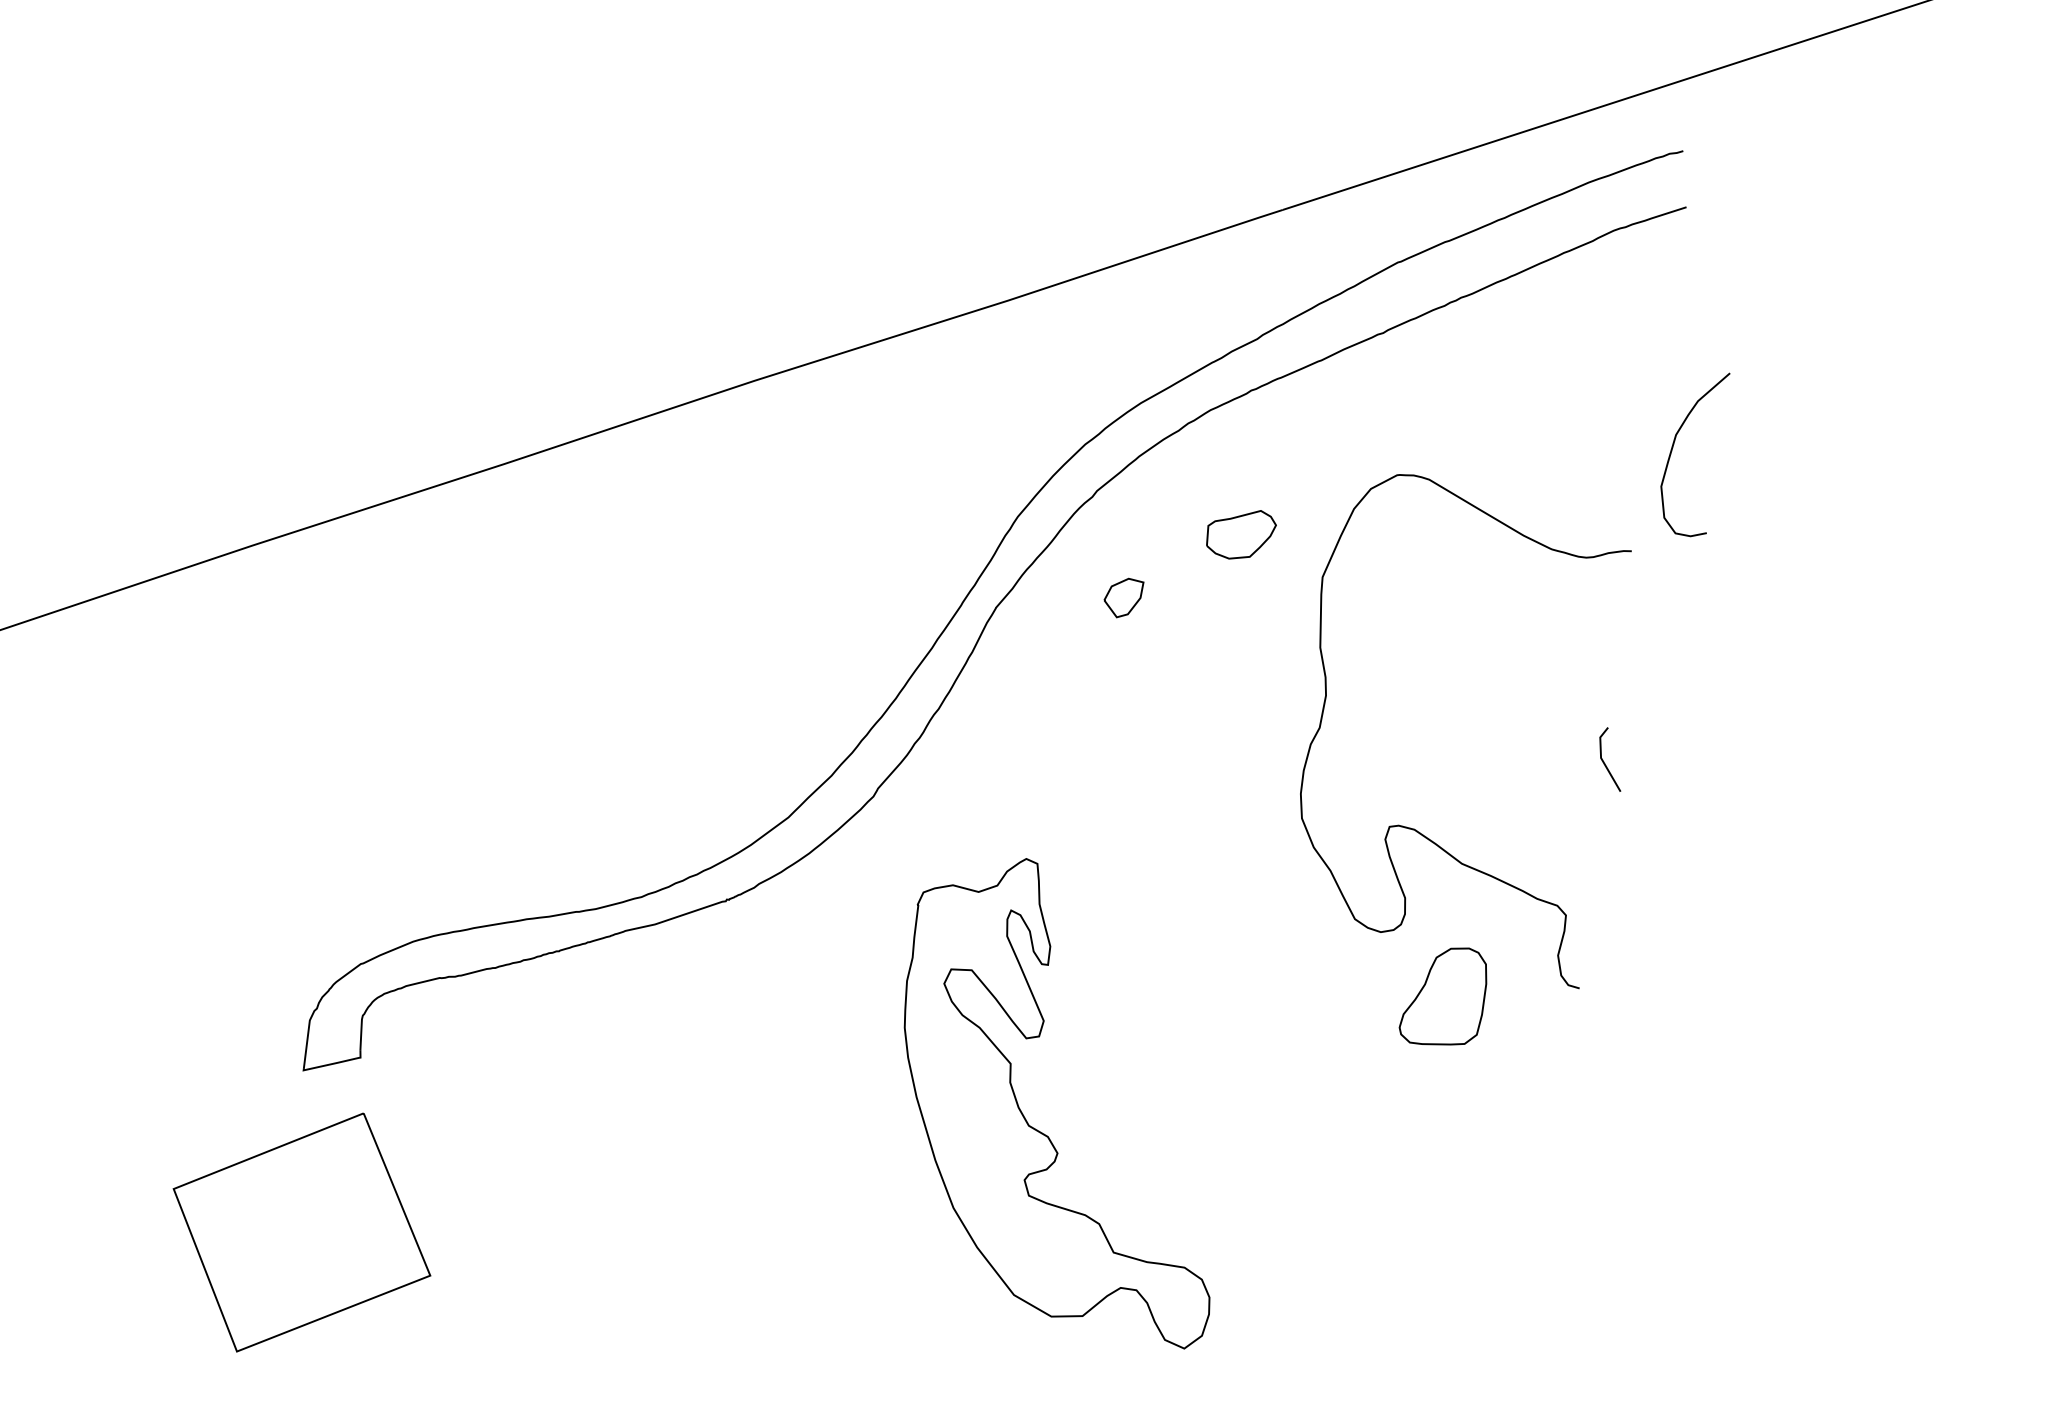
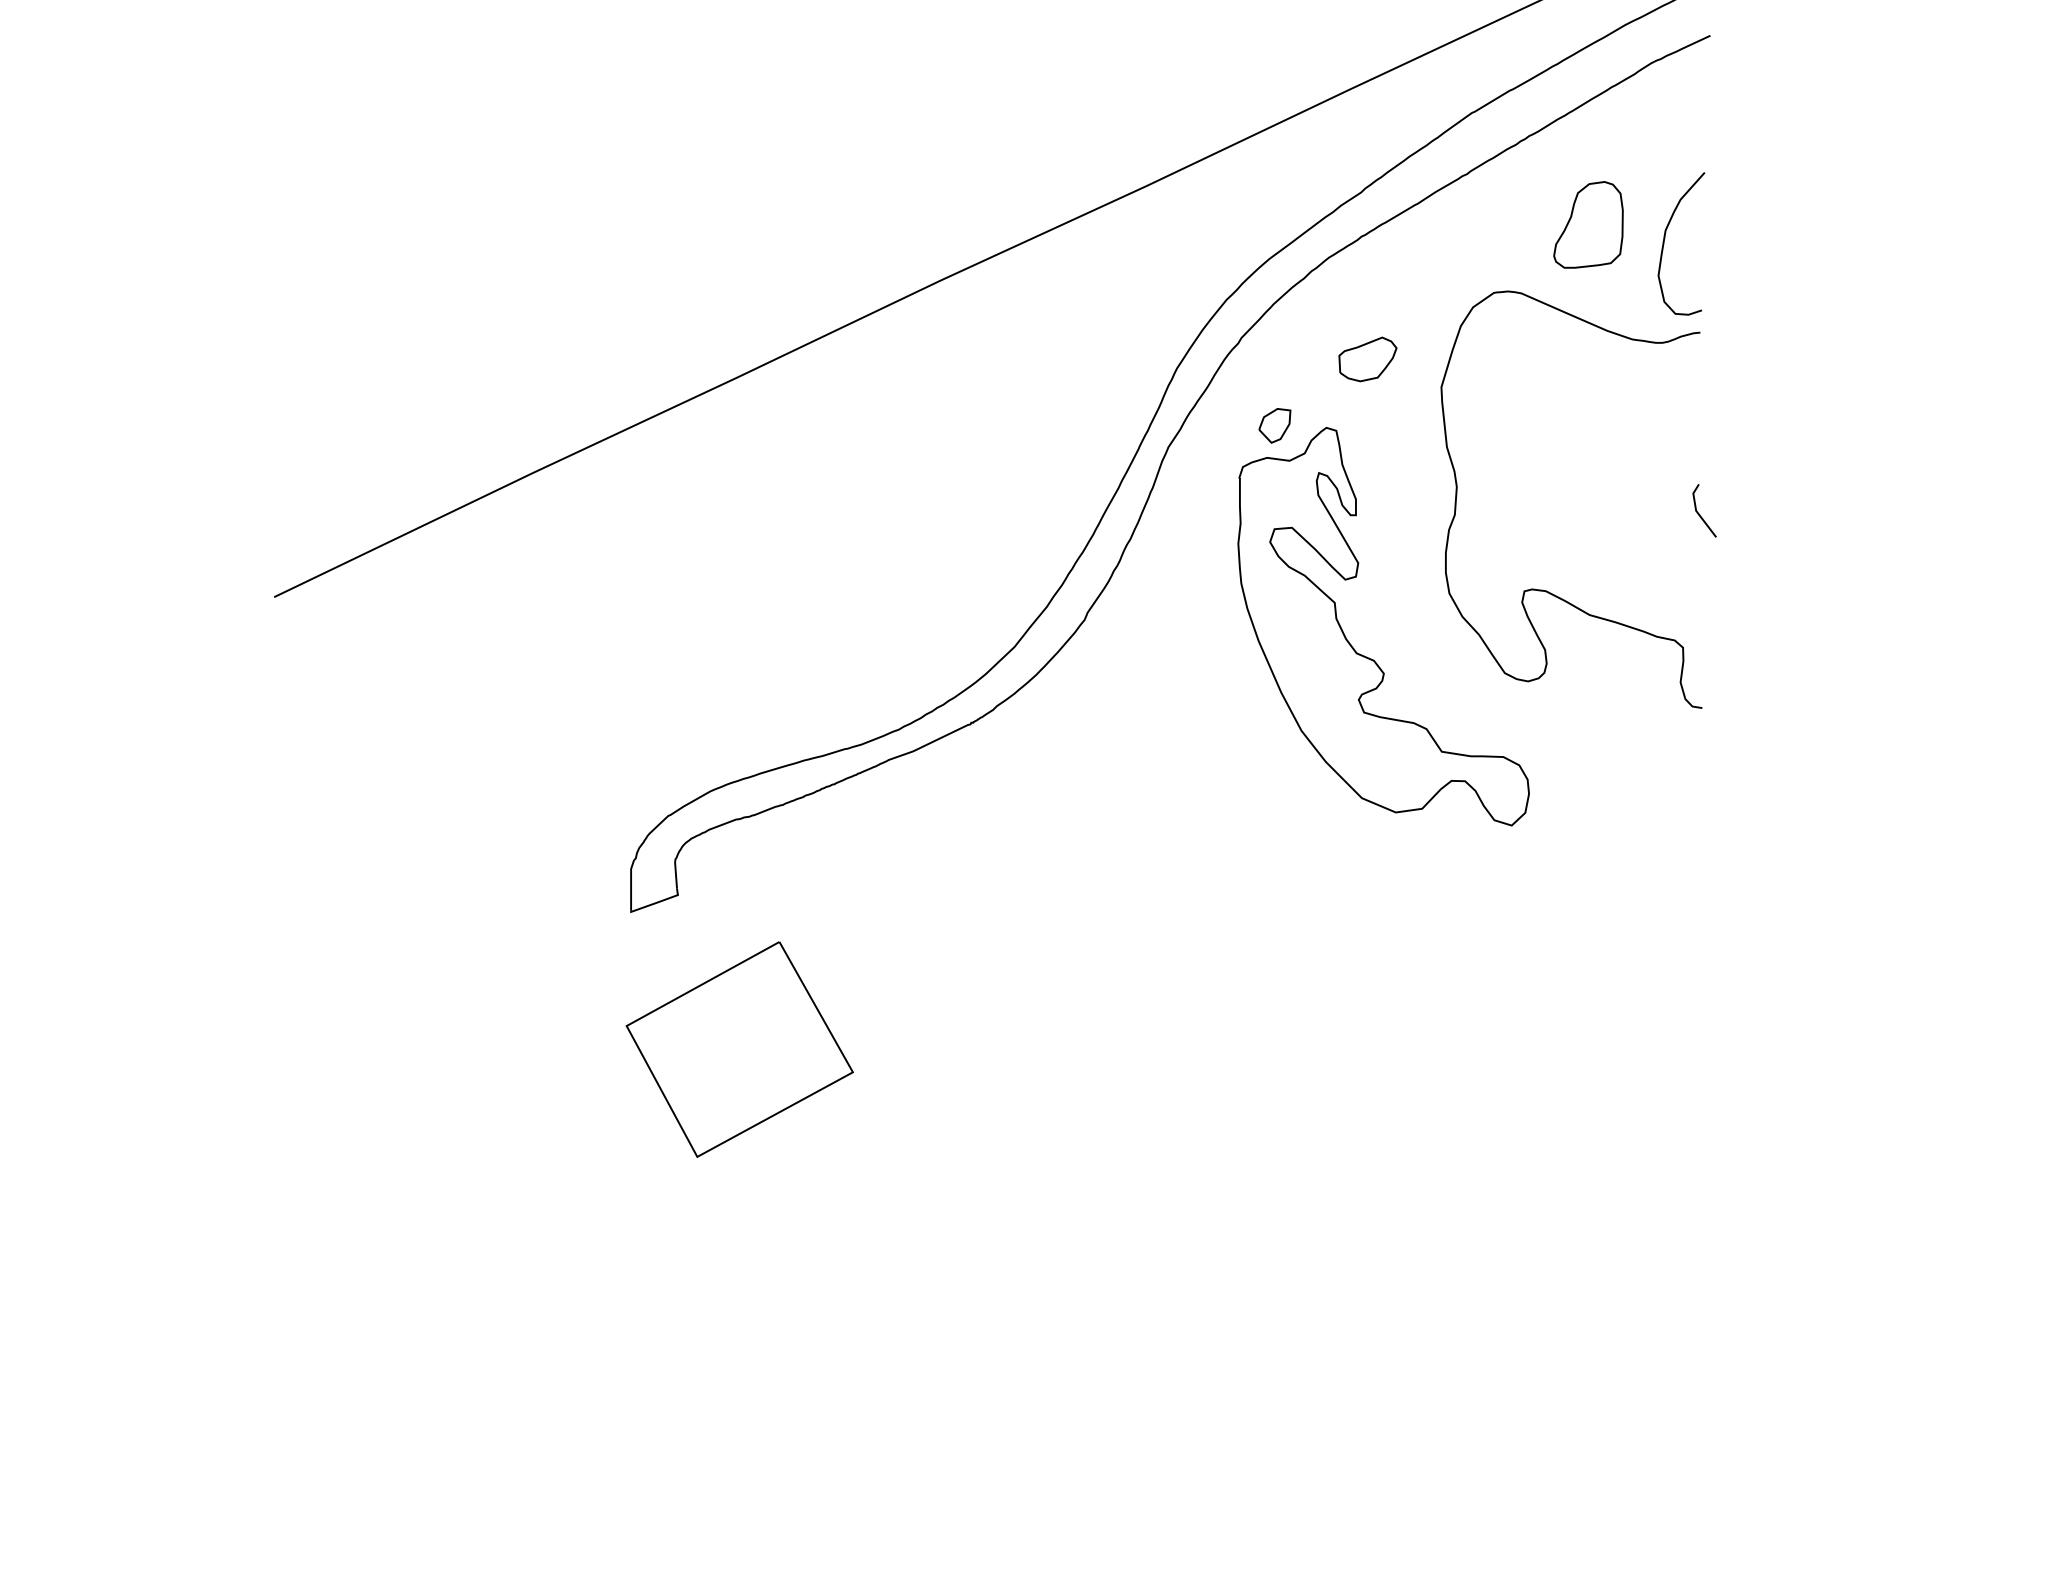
curve: (1674, 444) -> (1665, 238), moved
part: (1444, 995) -> (1588, 224), moved
part: (1043, 1132) -> (1369, 657), moved
part: (301, 1232) -> (739, 1049), moved

